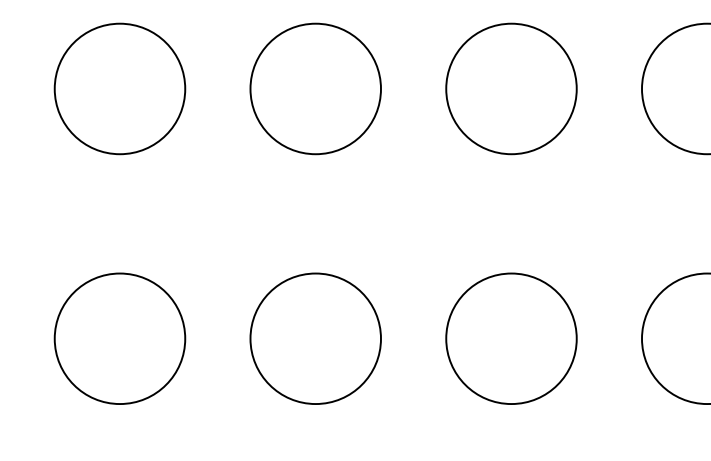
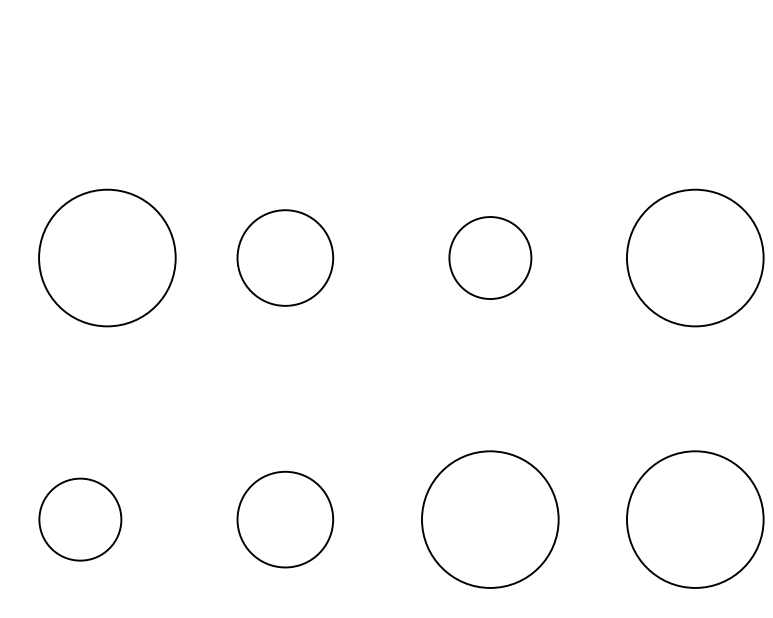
circle: (120, 88) -> (107, 257), moved
circle: (315, 88) -> (285, 257), size x0.7
circle: (511, 88) -> (490, 257), size x0.6
circle: (120, 338) -> (80, 519), size x0.6
circle: (315, 338) -> (285, 519), size x0.7

